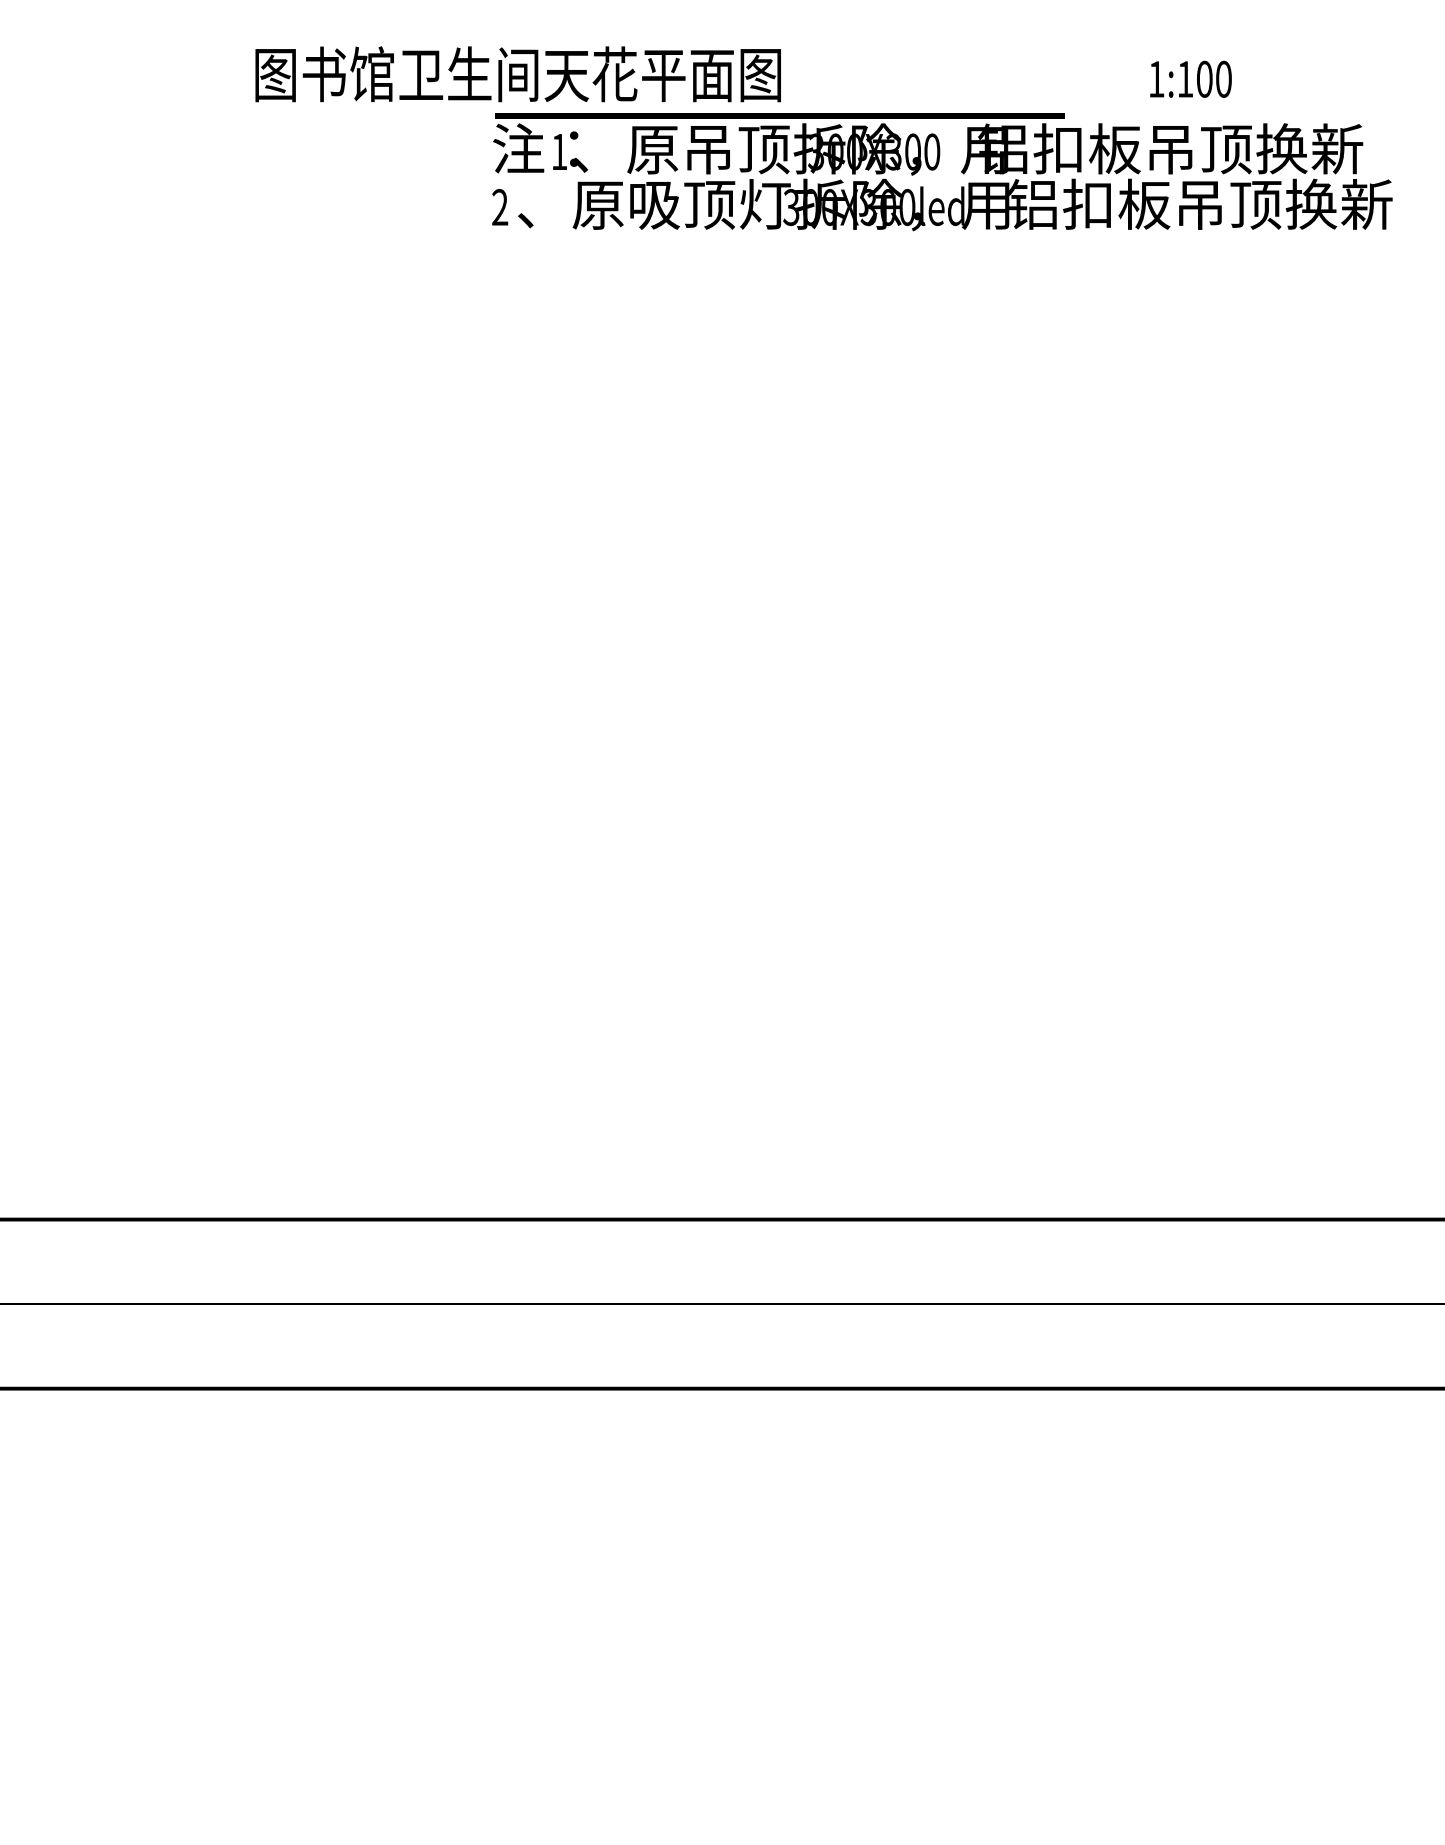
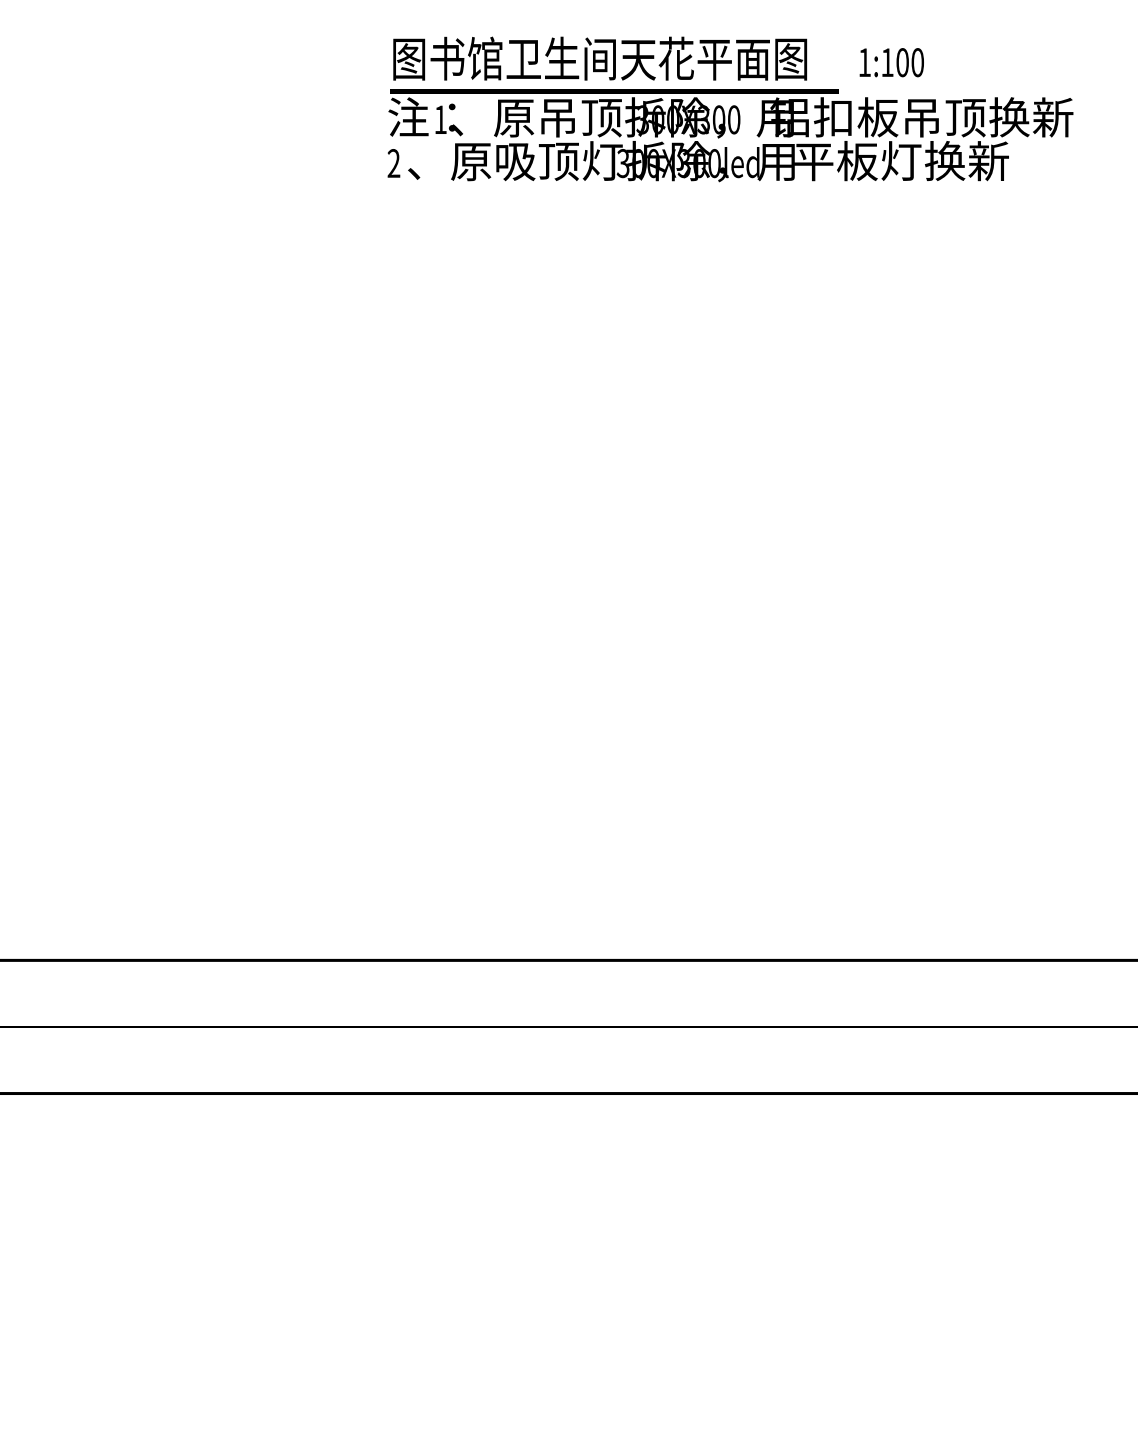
text: (518, 74) -> (600, 58), moved
text: (1190, 79) -> (891, 62), moved
text: (1200, 204) -> (945, 161), 铝扣板吊顶换新 -> 平板灯换新

